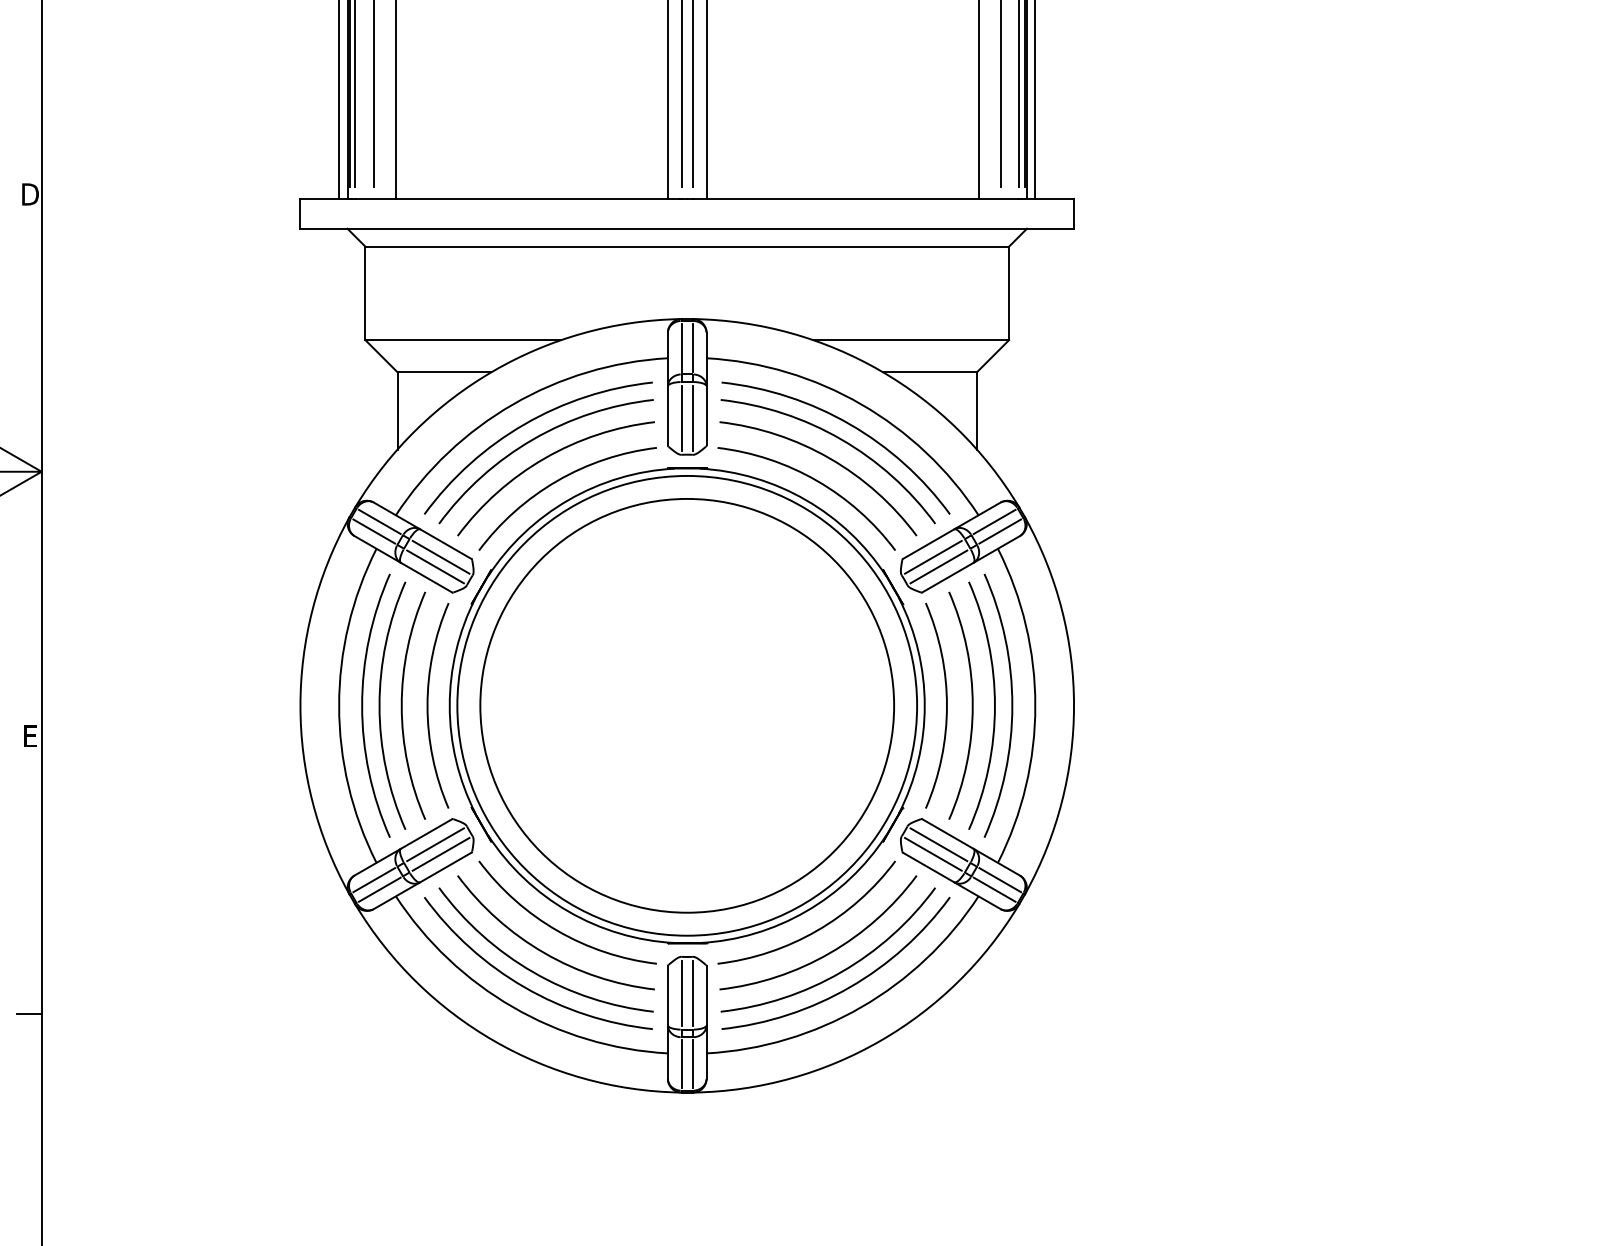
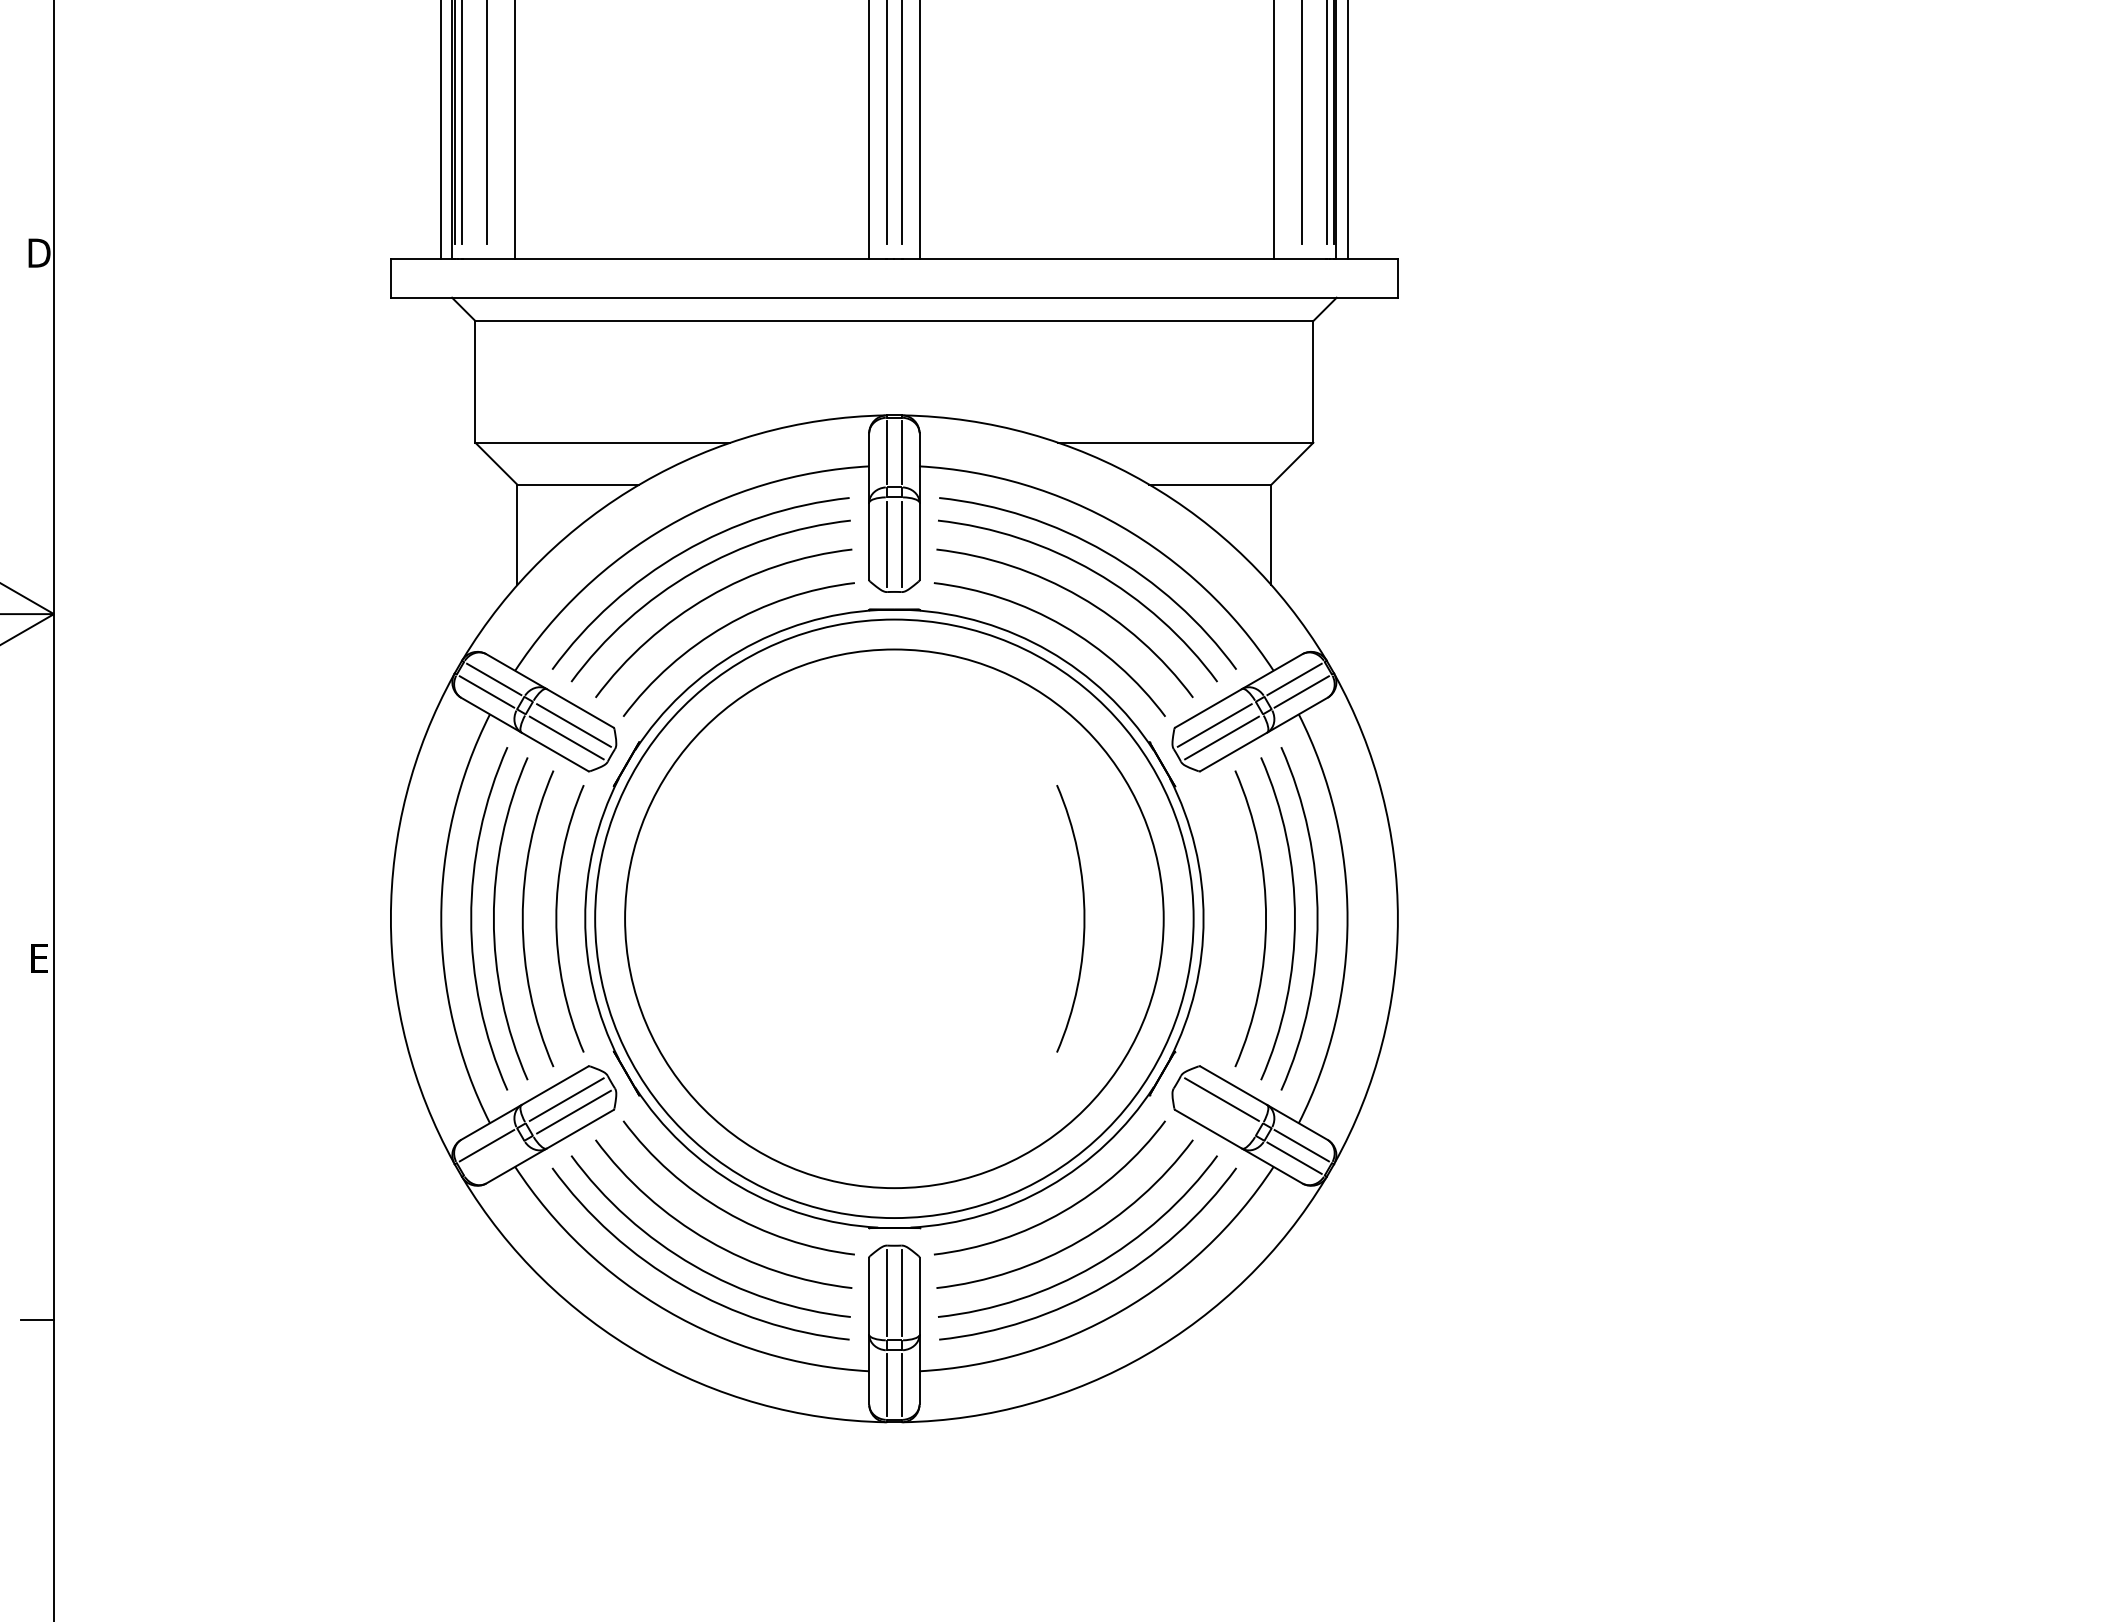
arc: (946, 705) -> (1083, 918), moved
line: (933, 853) -> (1214, 1111), removed
line: (380, 889) -> (494, 1157), removed

